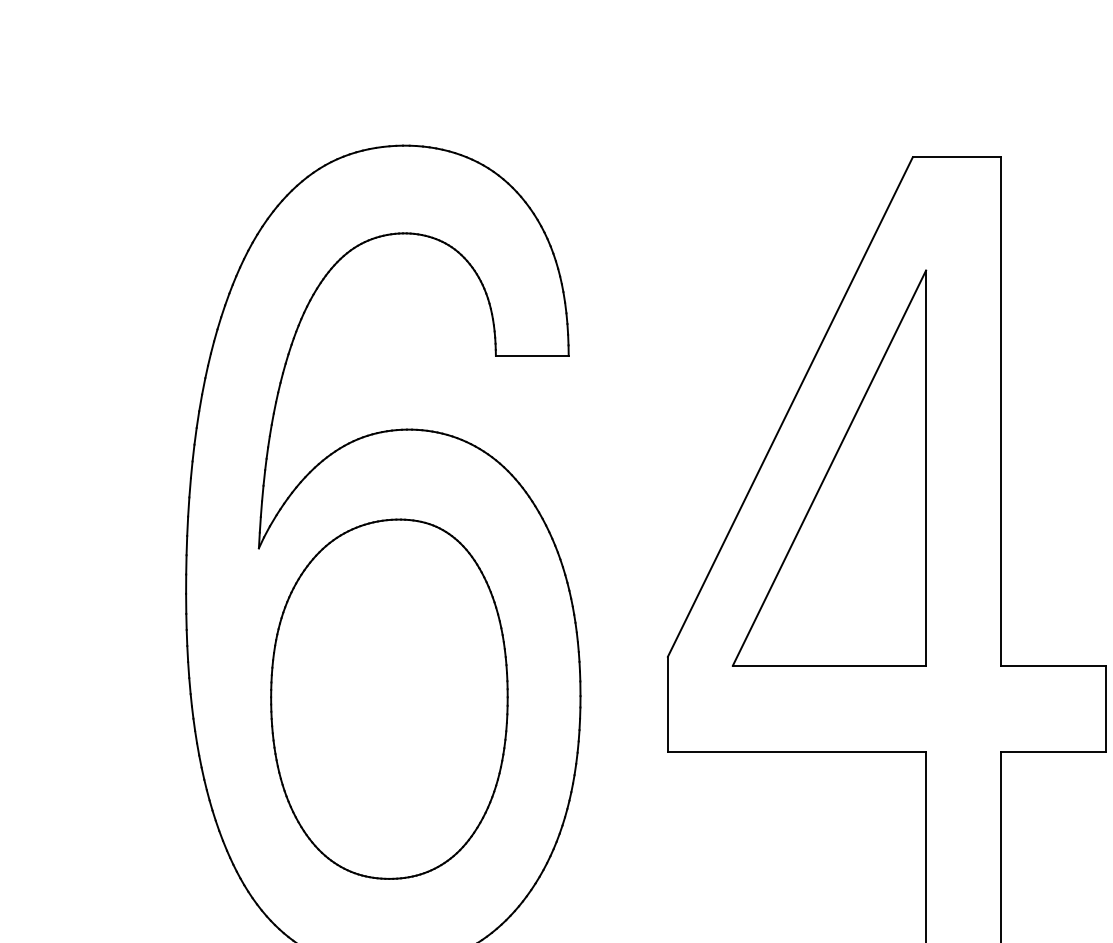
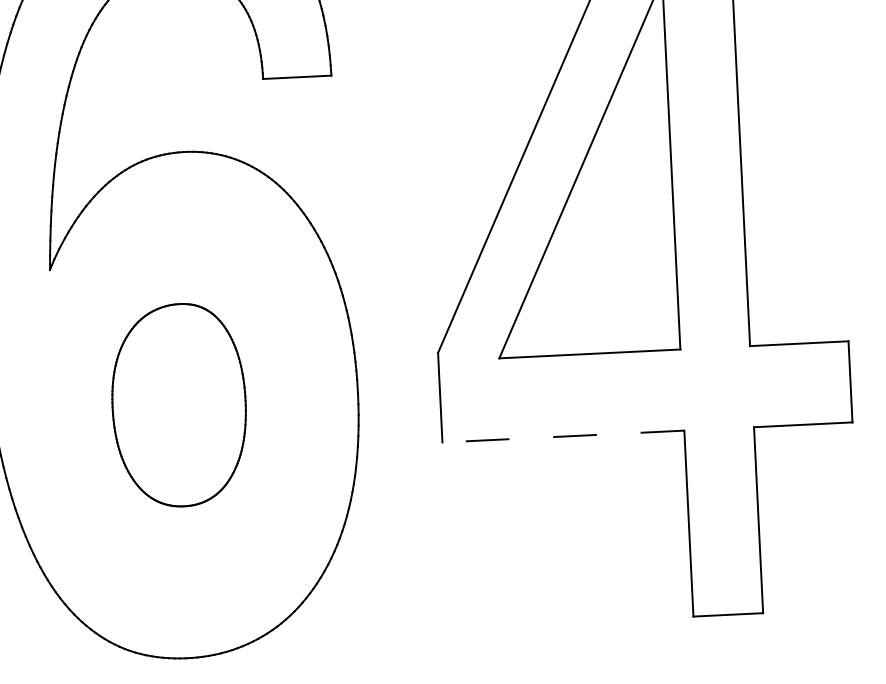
part: (389, 698) -> (179, 404), size x0.6
line: (796, 752) -> (562, 436), solid -> dashed

